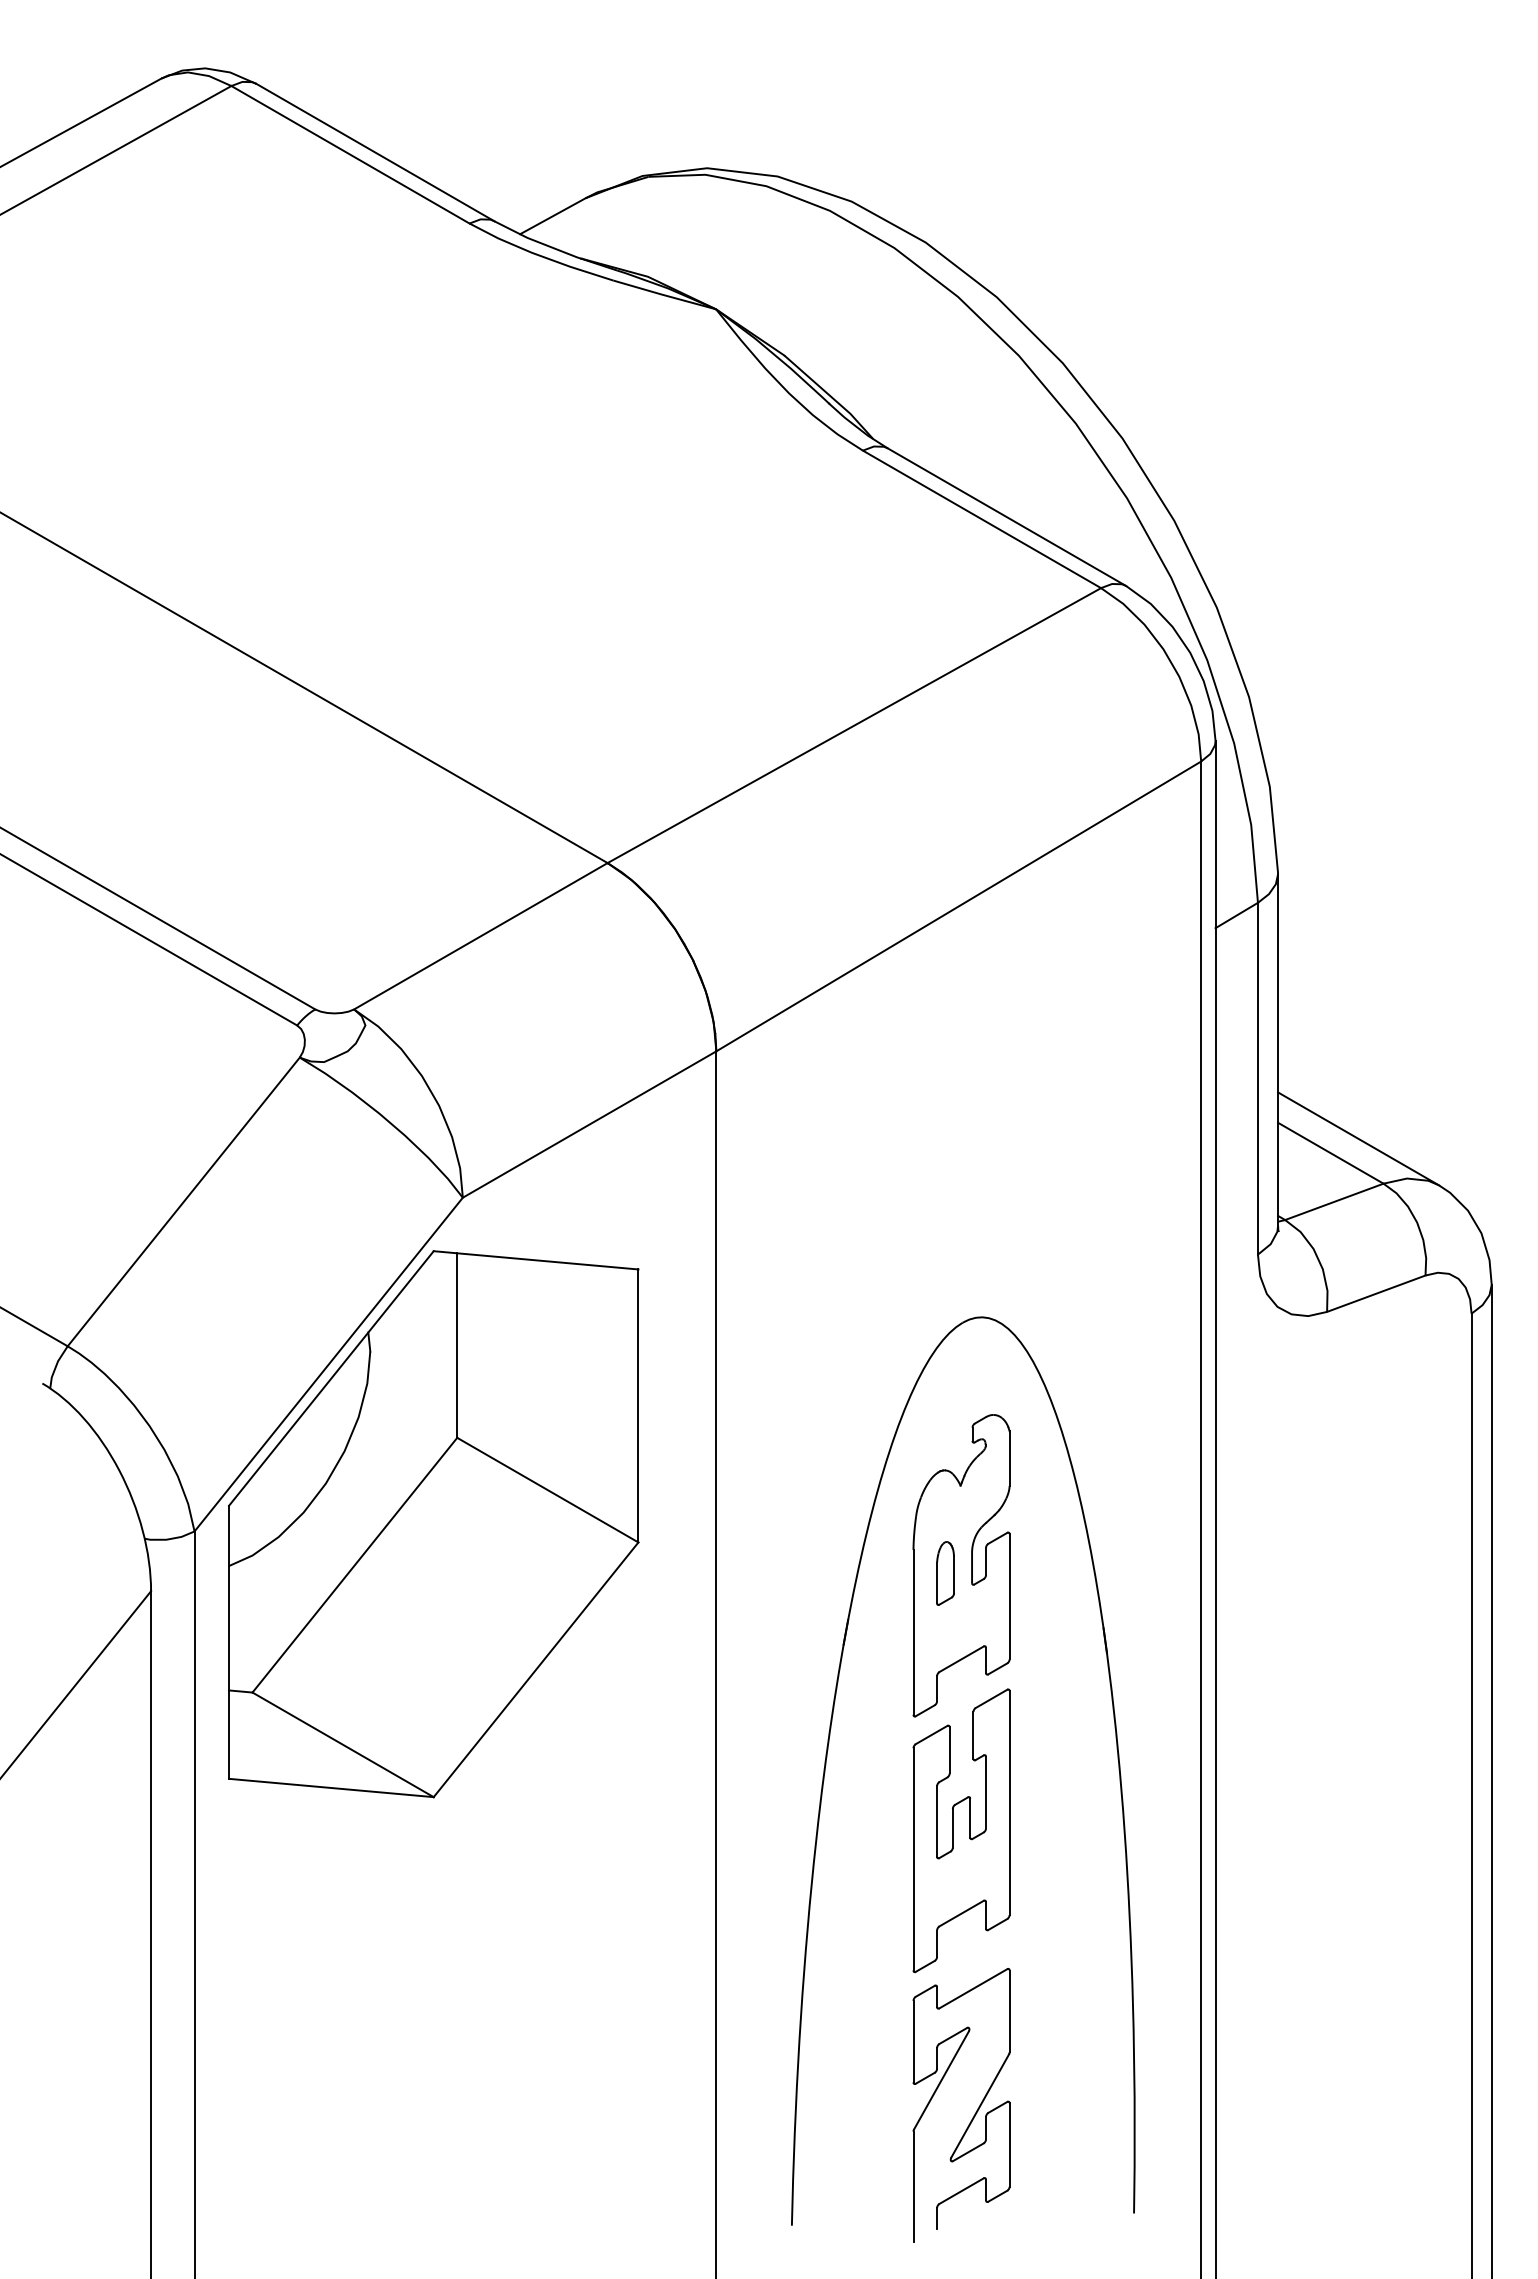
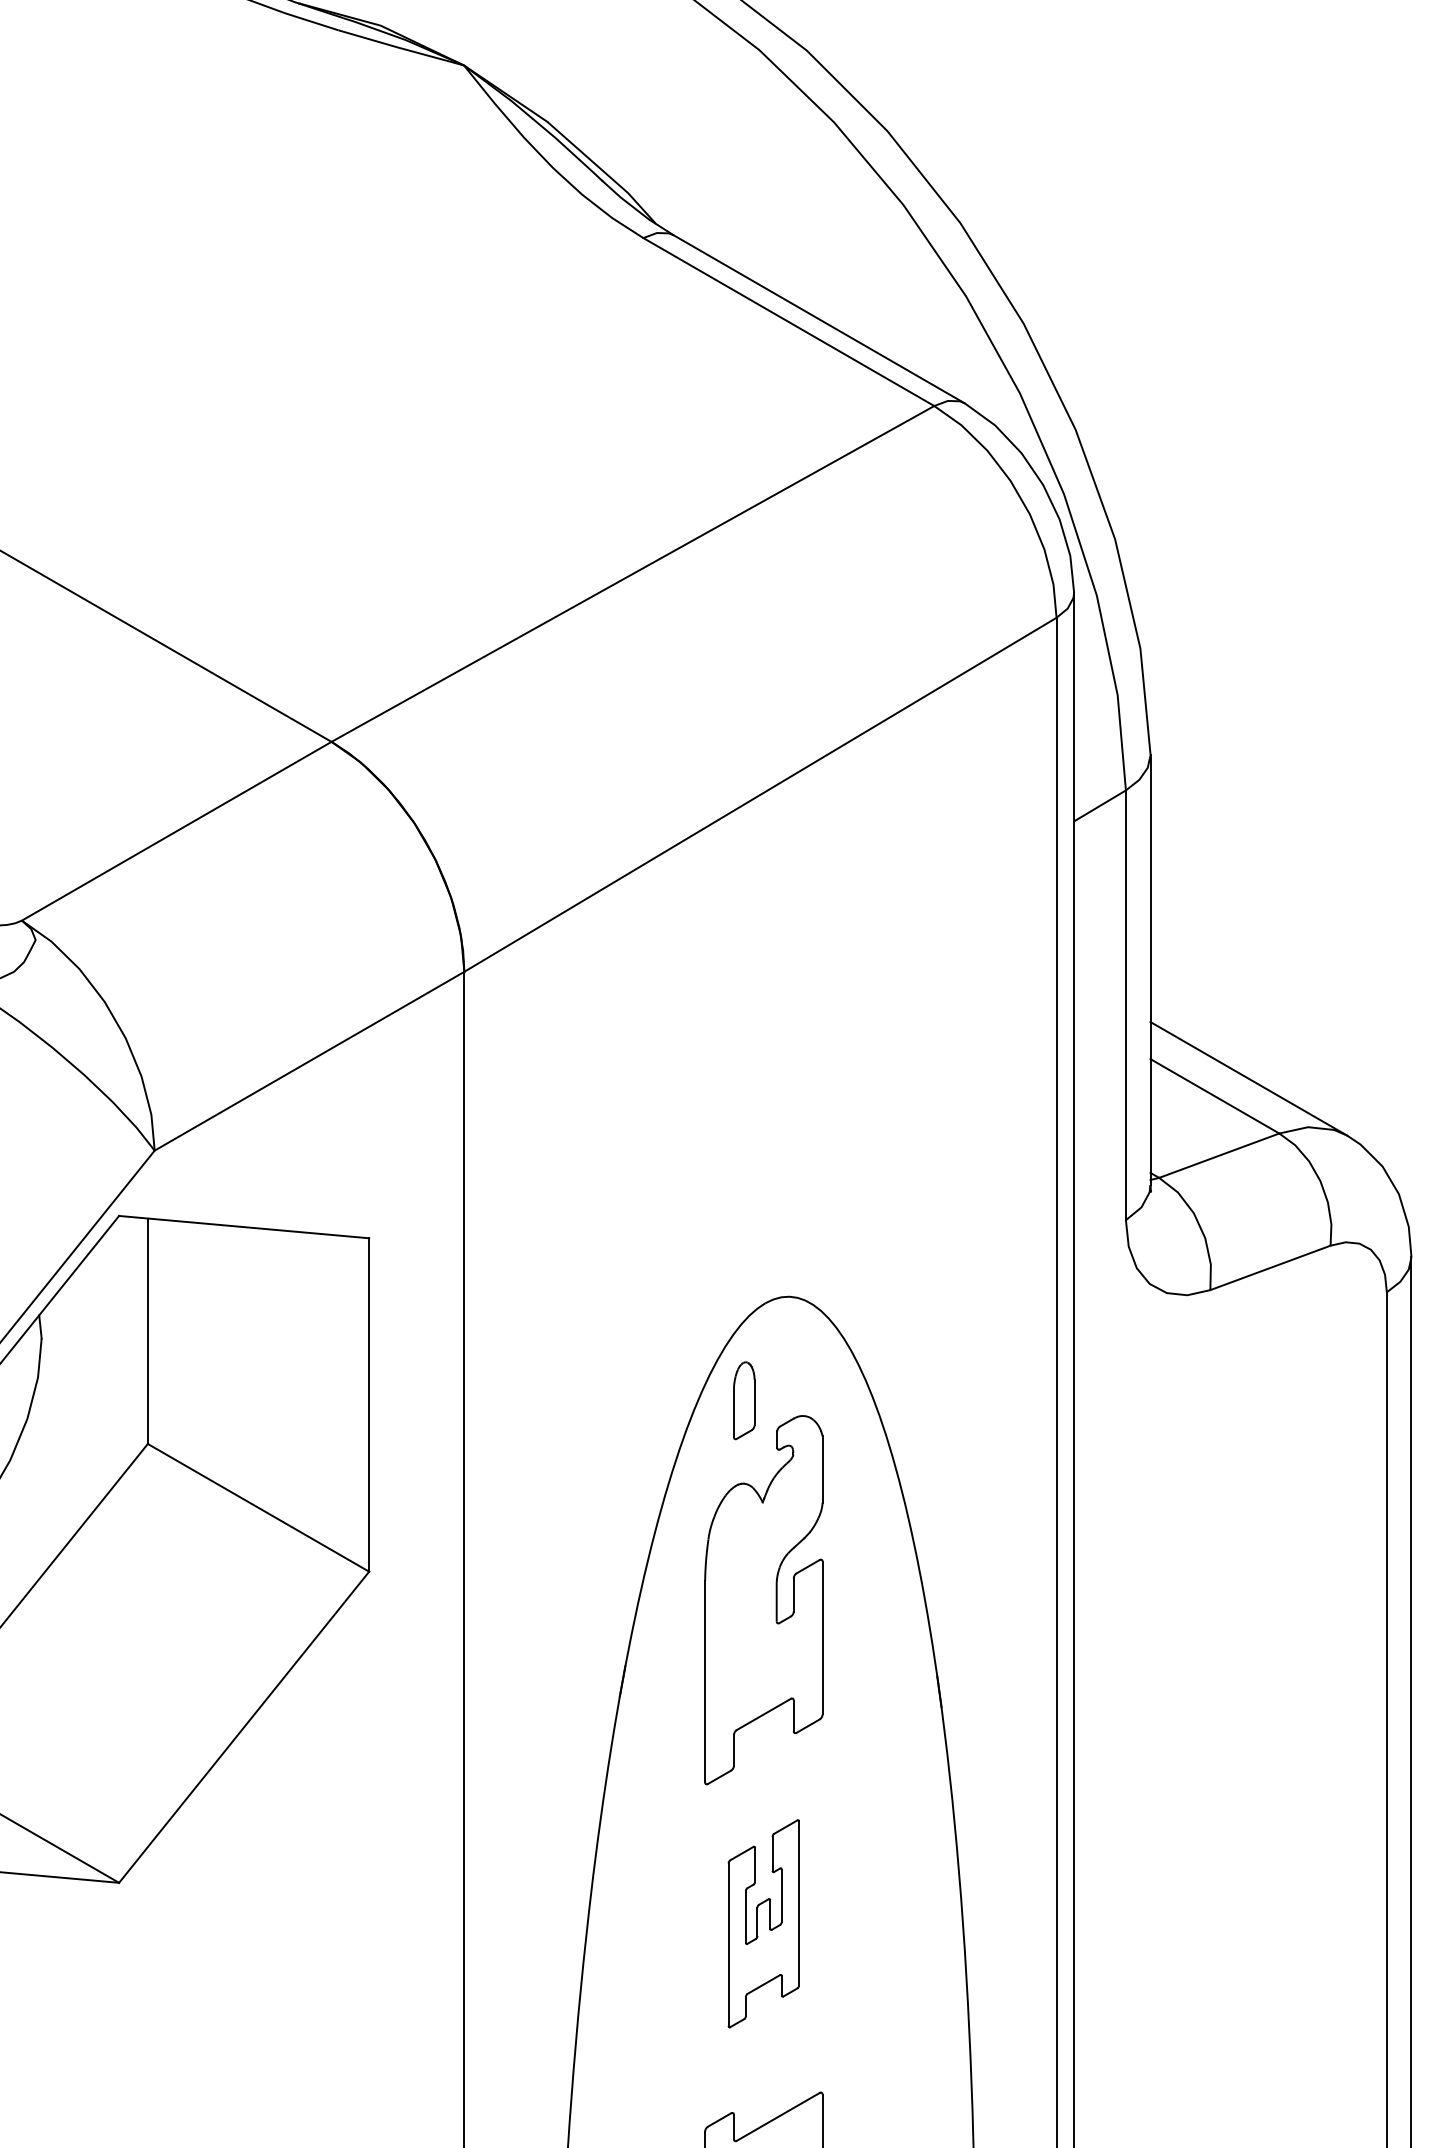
part: (945, 1573) -> (744, 1400), moved
part: (961, 1830) -> (763, 1923), size x0.6

